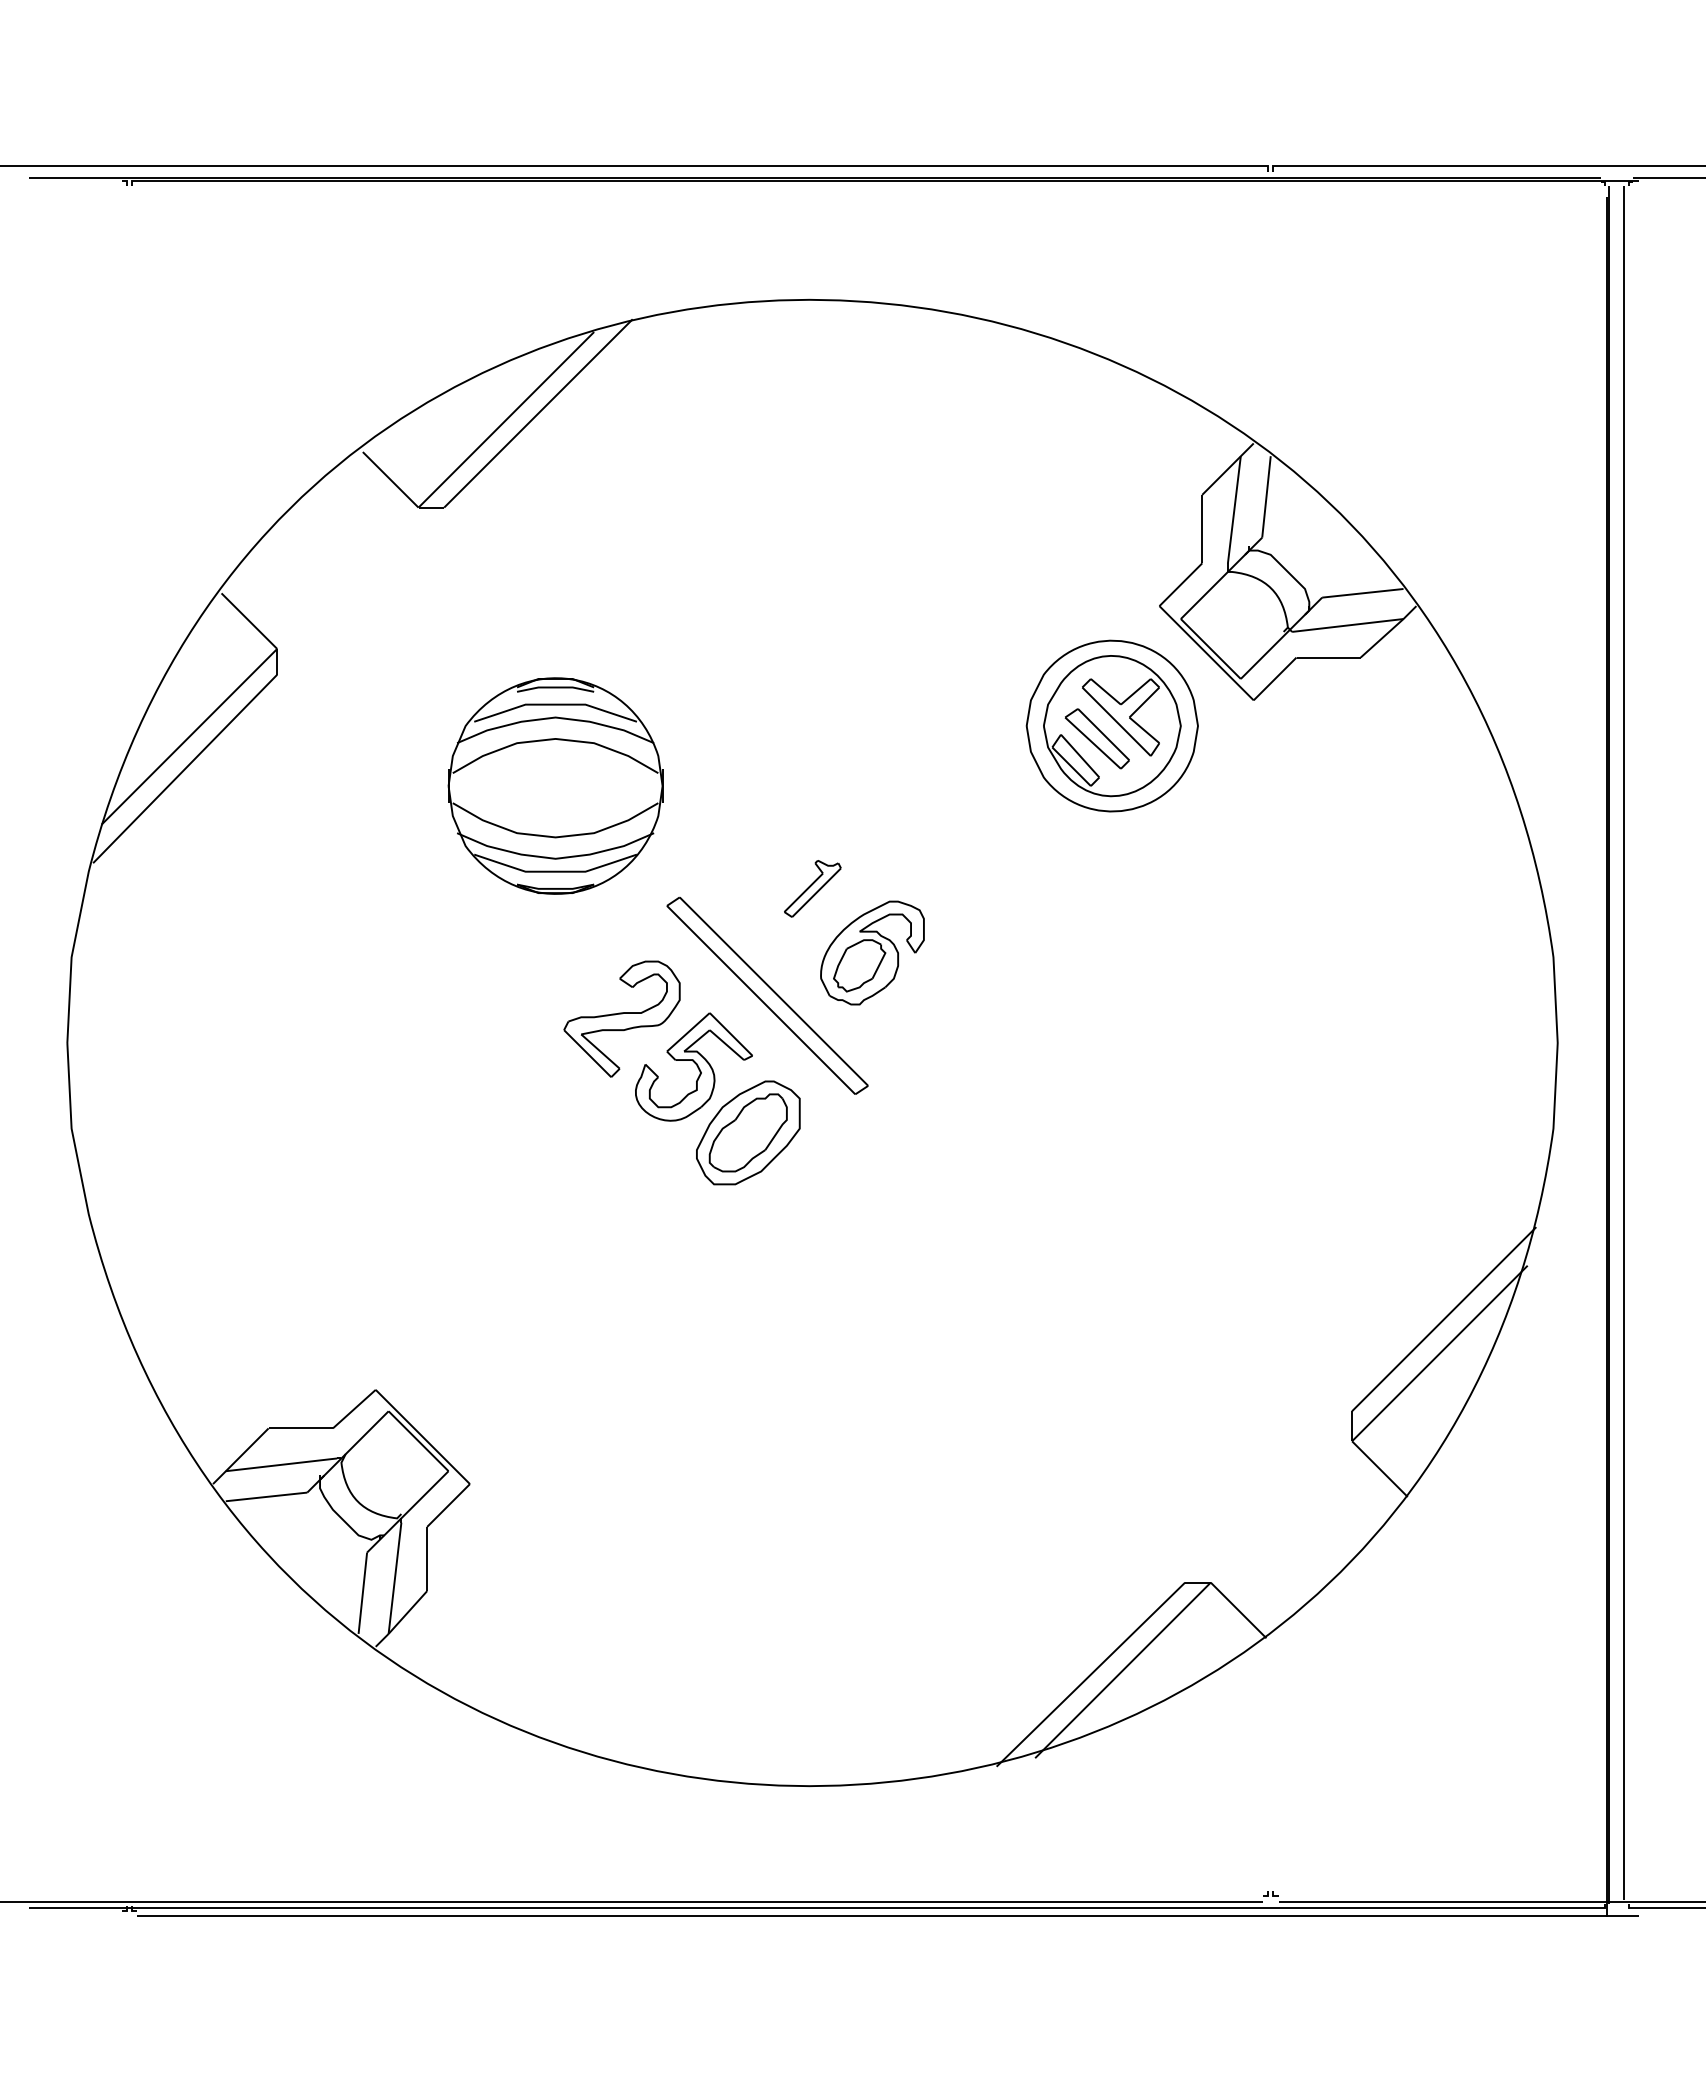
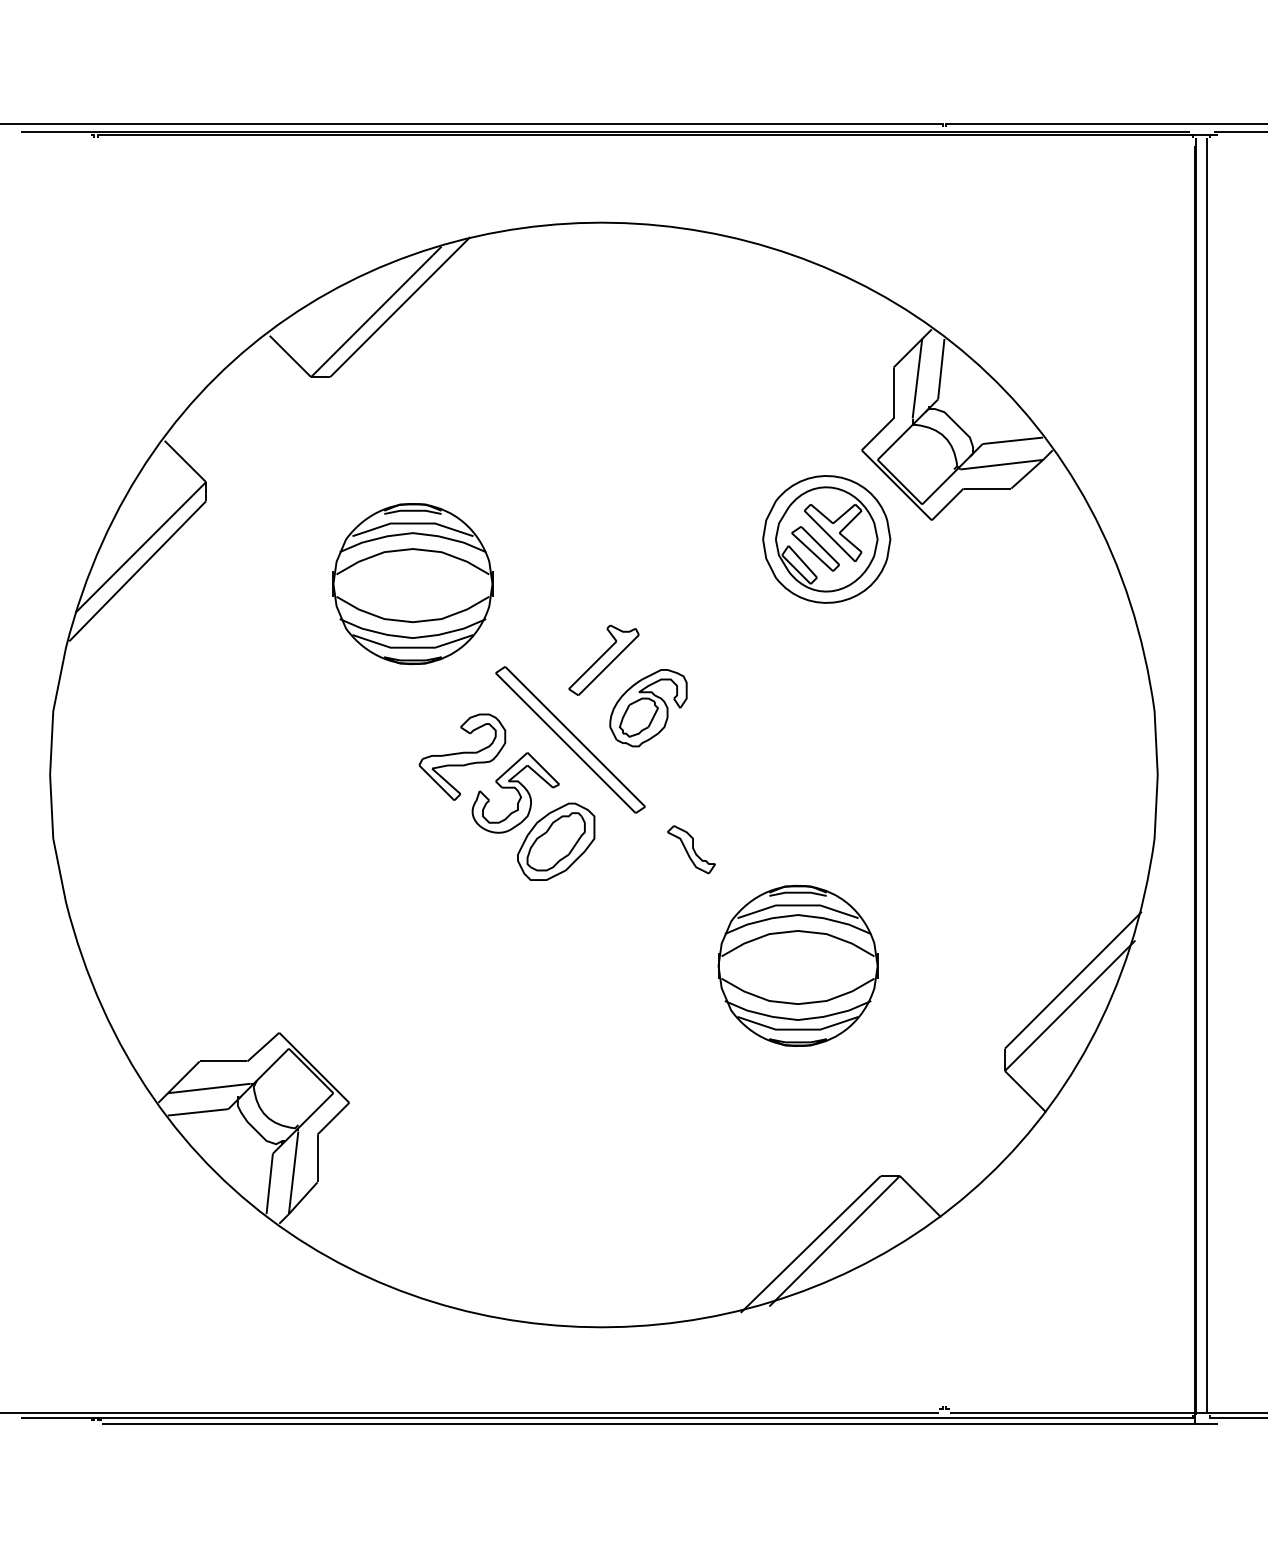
part: (812, 888) -> (603, 660), size x1.67
part: (929, 1143) -> (690, 849), added
part: (1073, 1299) -> (797, 965), added

